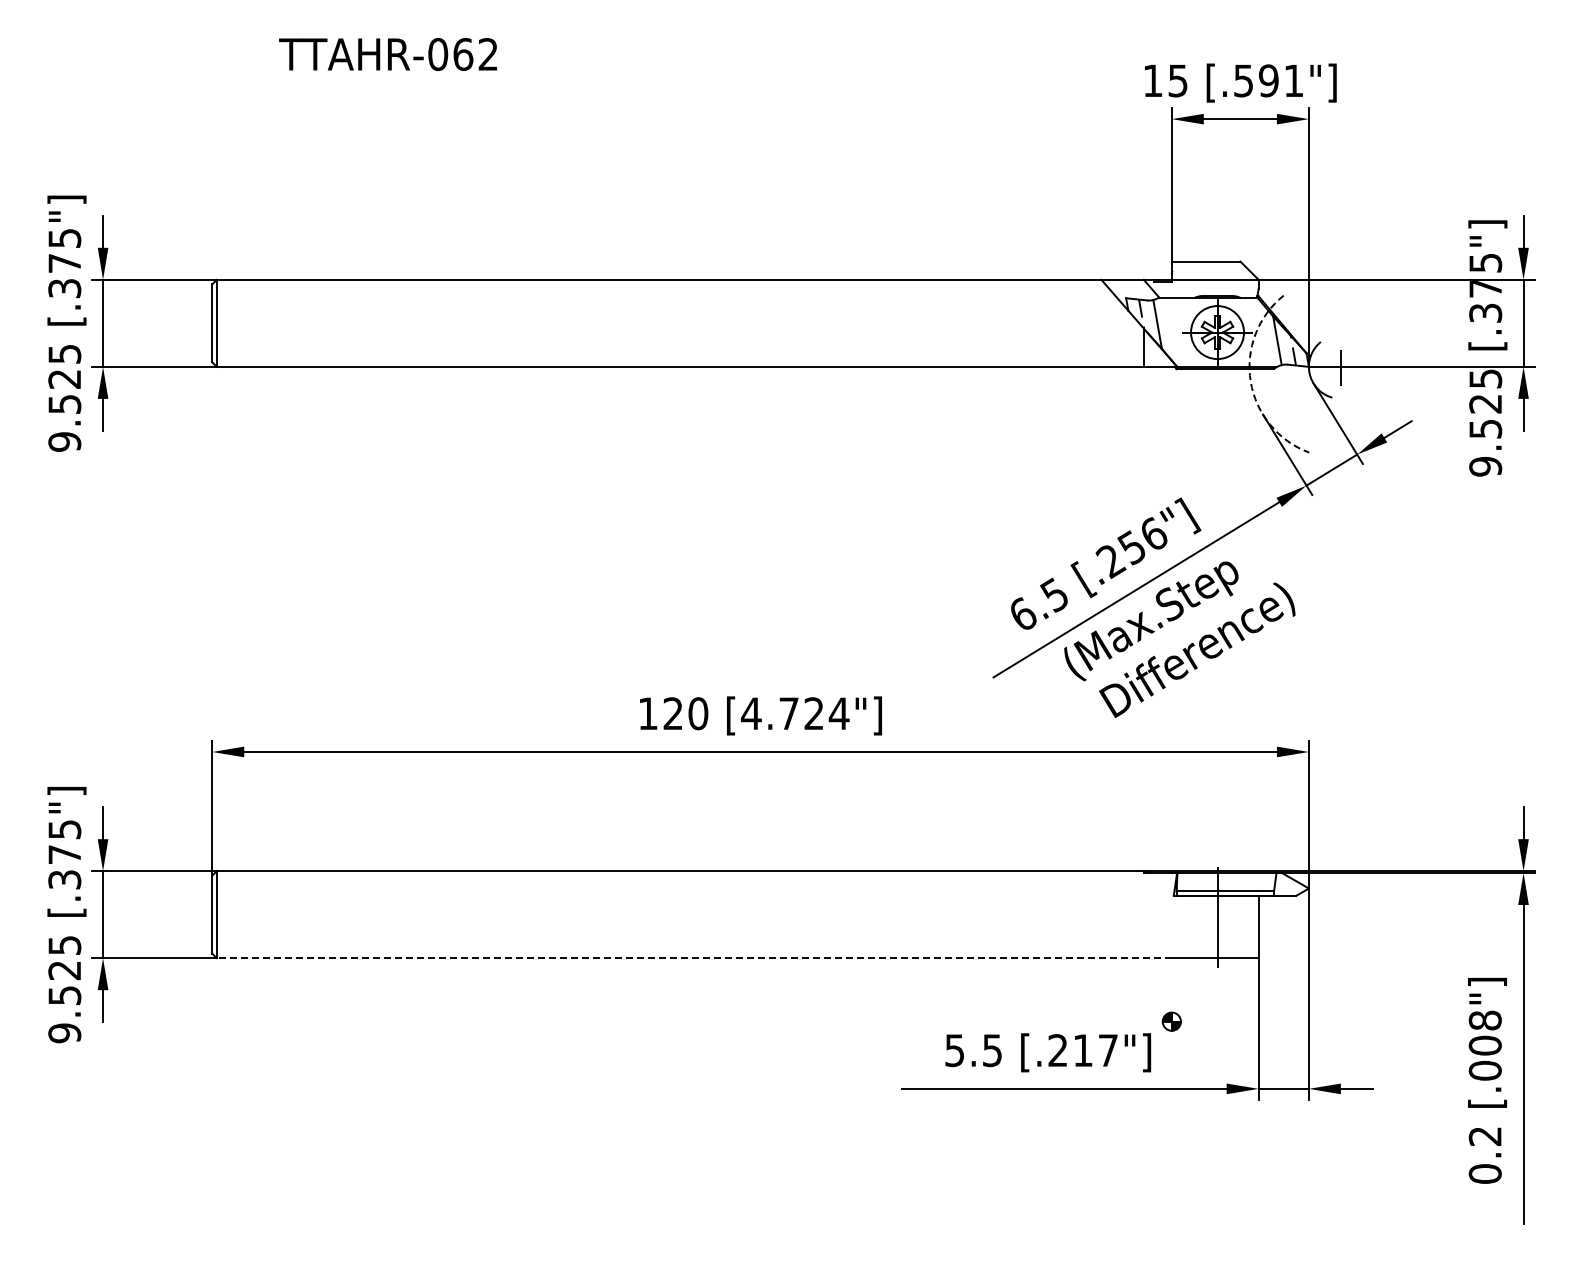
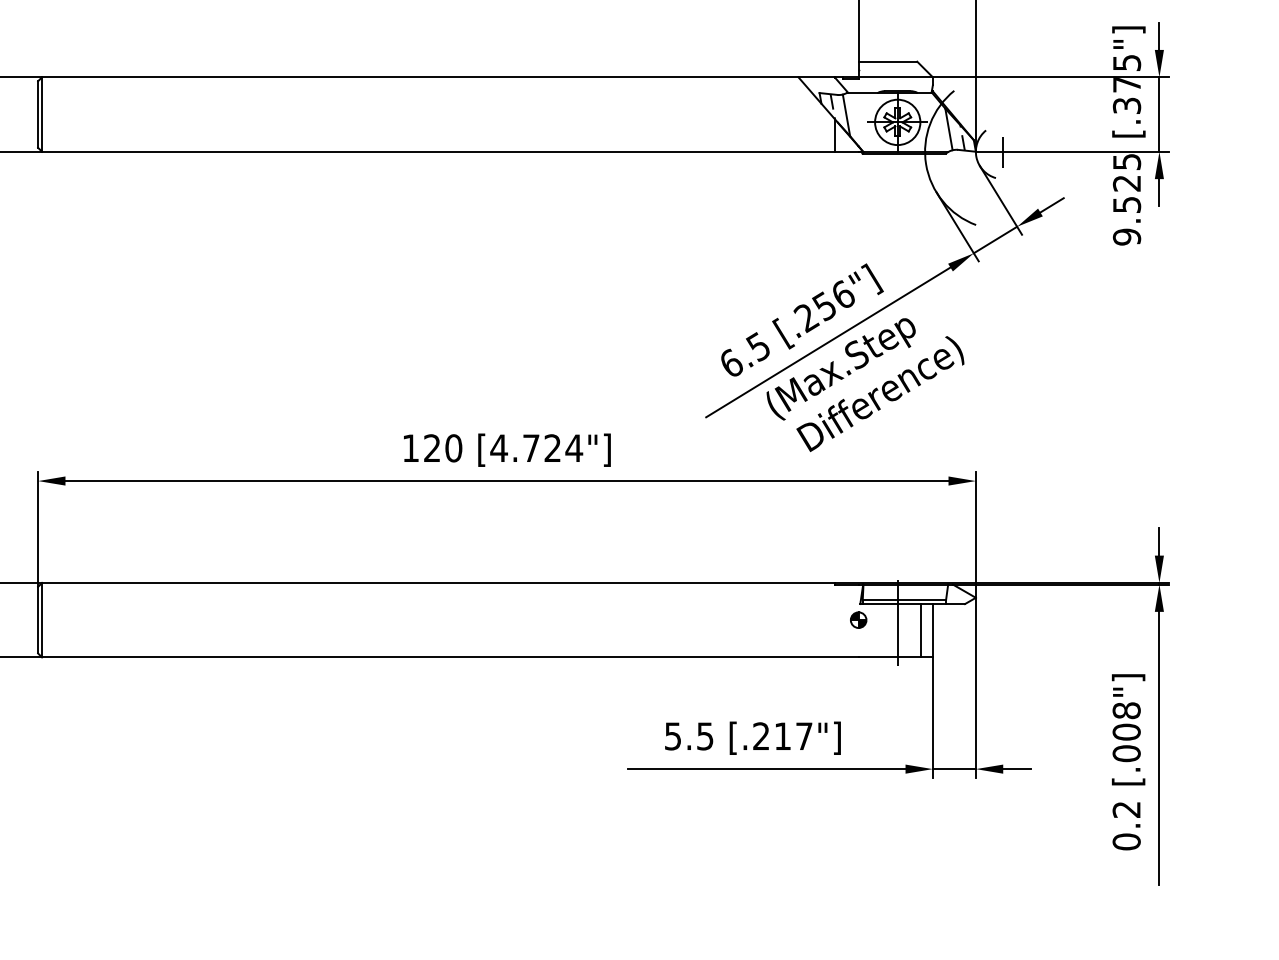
arc: (1250, 381) -> (925, 164), dashed -> solid
line: (1244, 926) -> (920, 630), added
line: (693, 958) -> (449, 657), dashed -> solid
part: (1171, 1021) -> (858, 620), moved

